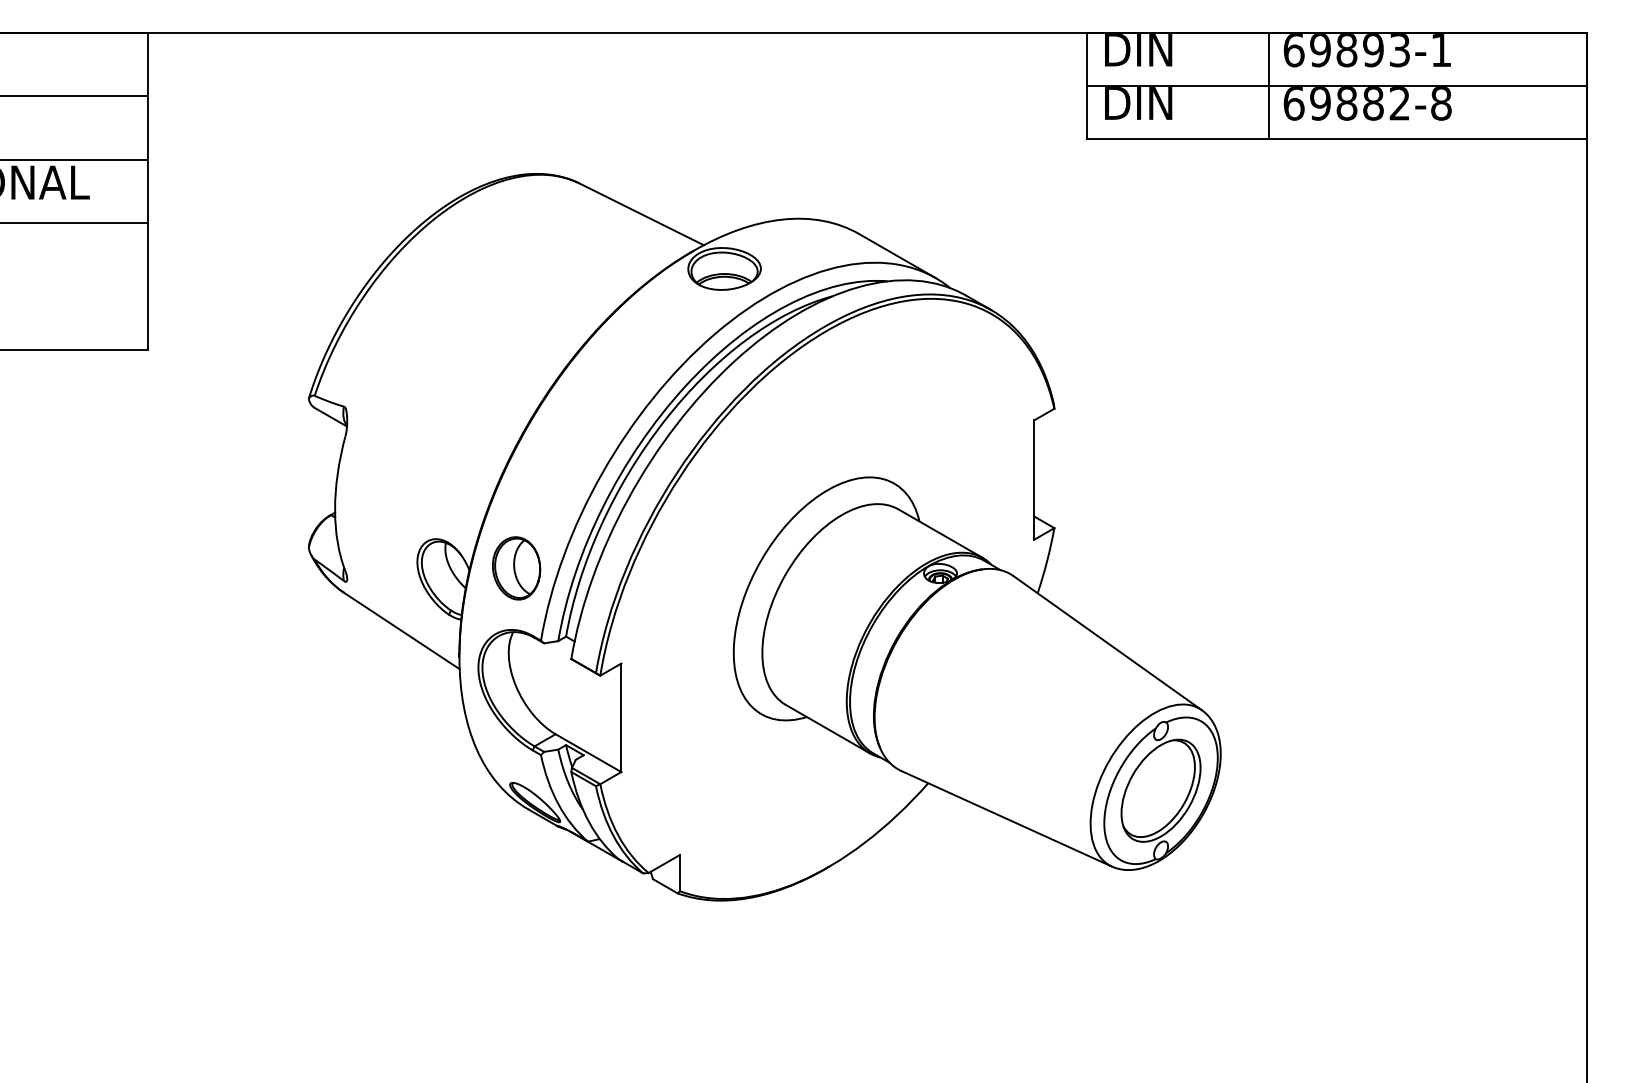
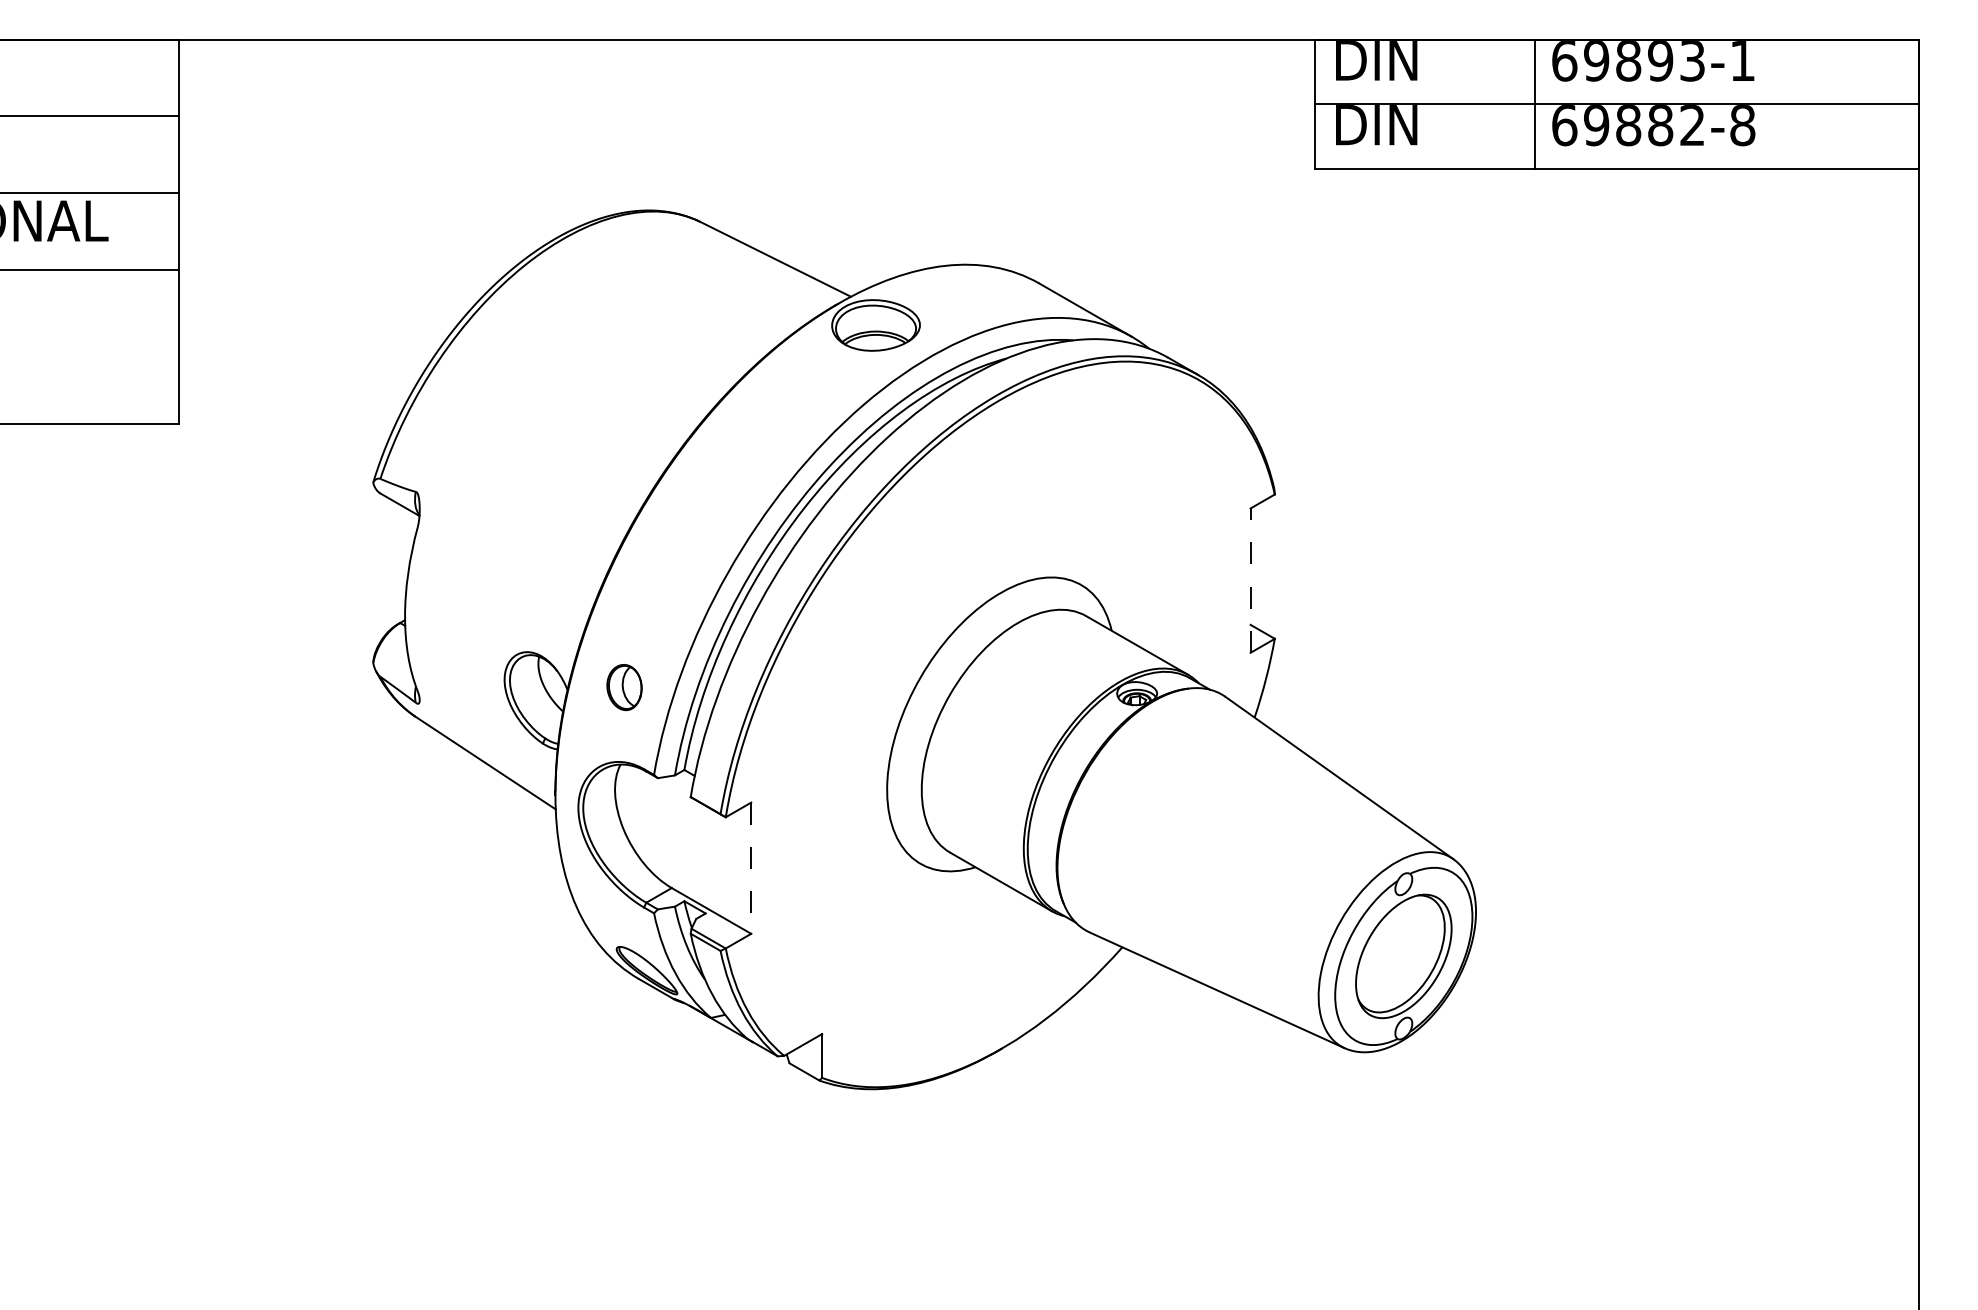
line: (1034, 479) -> (1250, 580), solid -> dashed
part: (516, 568) -> (624, 687), size x0.6
line: (621, 718) -> (751, 868), solid -> dashed

